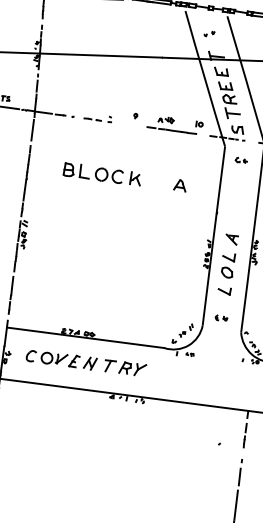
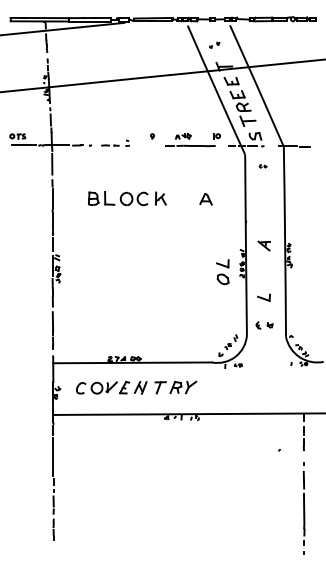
part: (240, 160) -> (262, 166), size x0.6
part: (227, 265) -> (222, 272), moved
part: (221, 318) -> (264, 325), size x1.4

